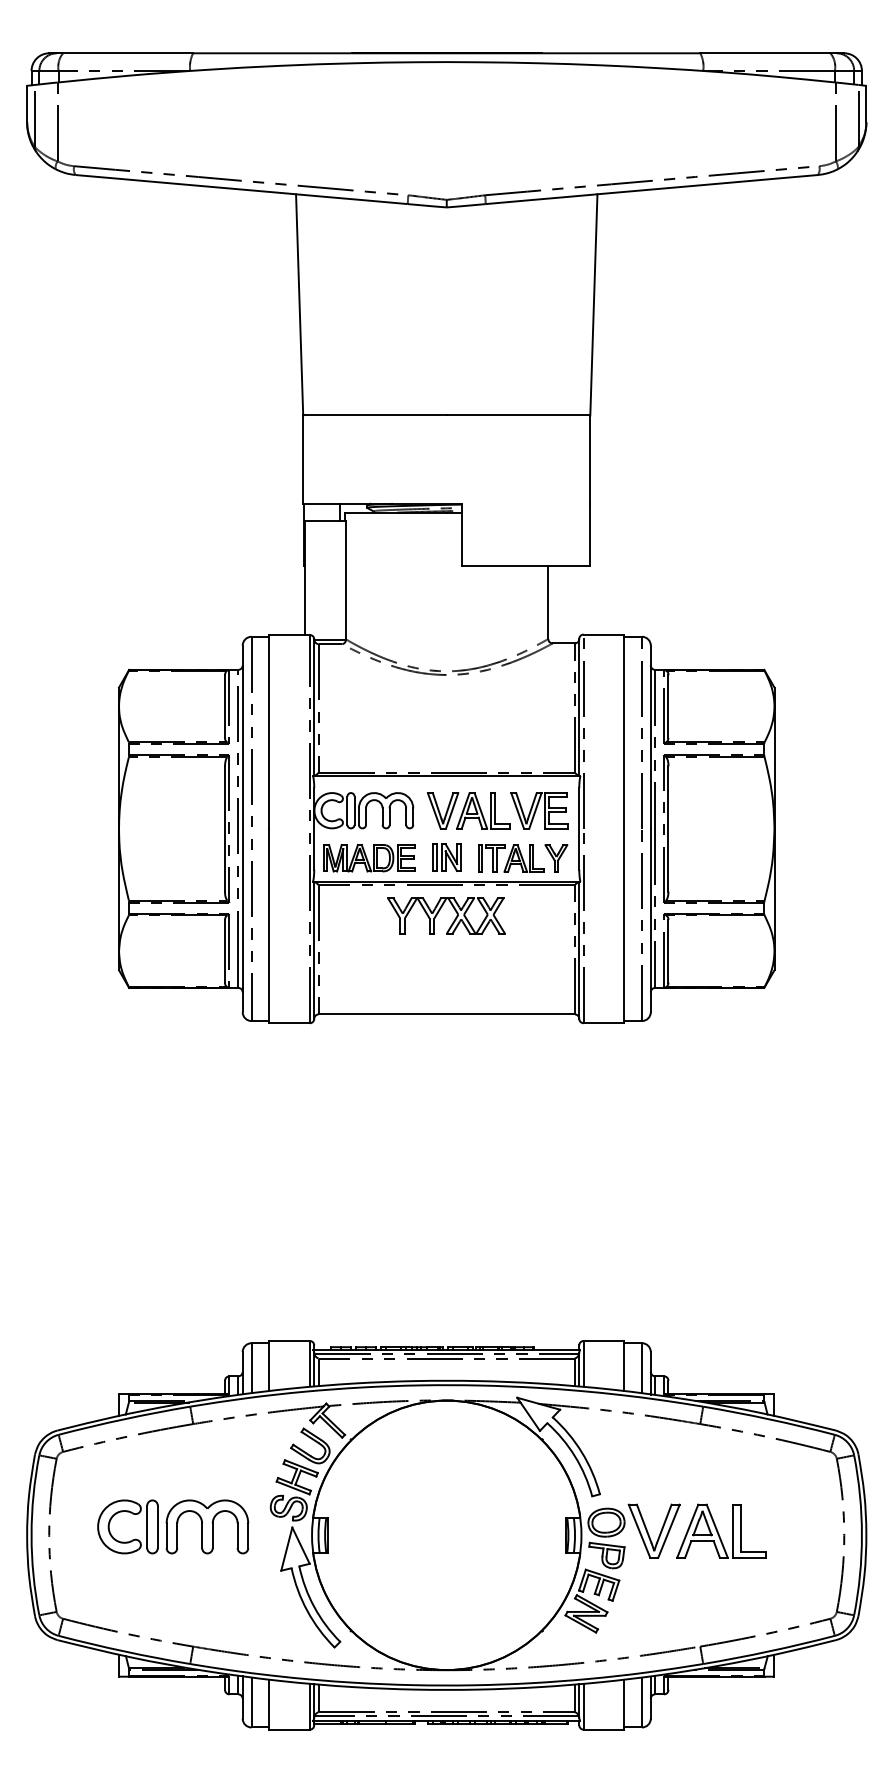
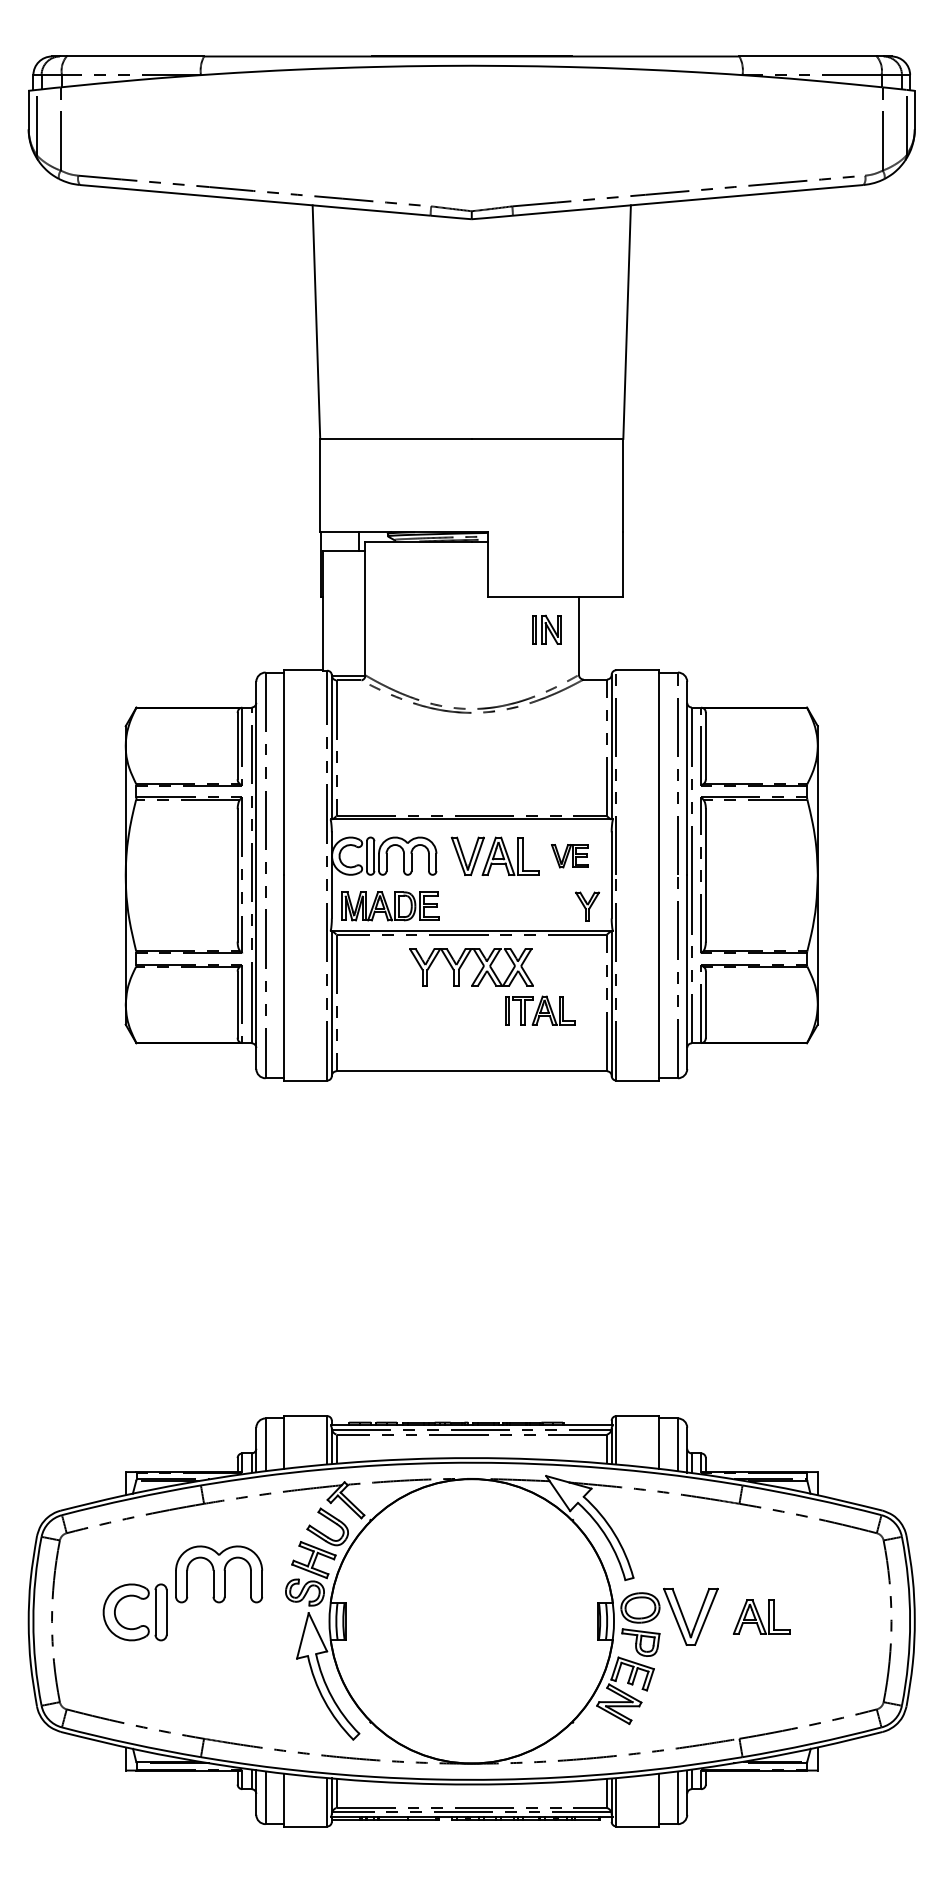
part: (539, 810) -> (569, 855), size x0.6
part: (446, 857) -> (546, 629), moved
part: (511, 858) -> (540, 1010), moved
part: (206, 1527) -> (218, 1574), moved
part: (721, 1530) -> (761, 1616), size x0.6

